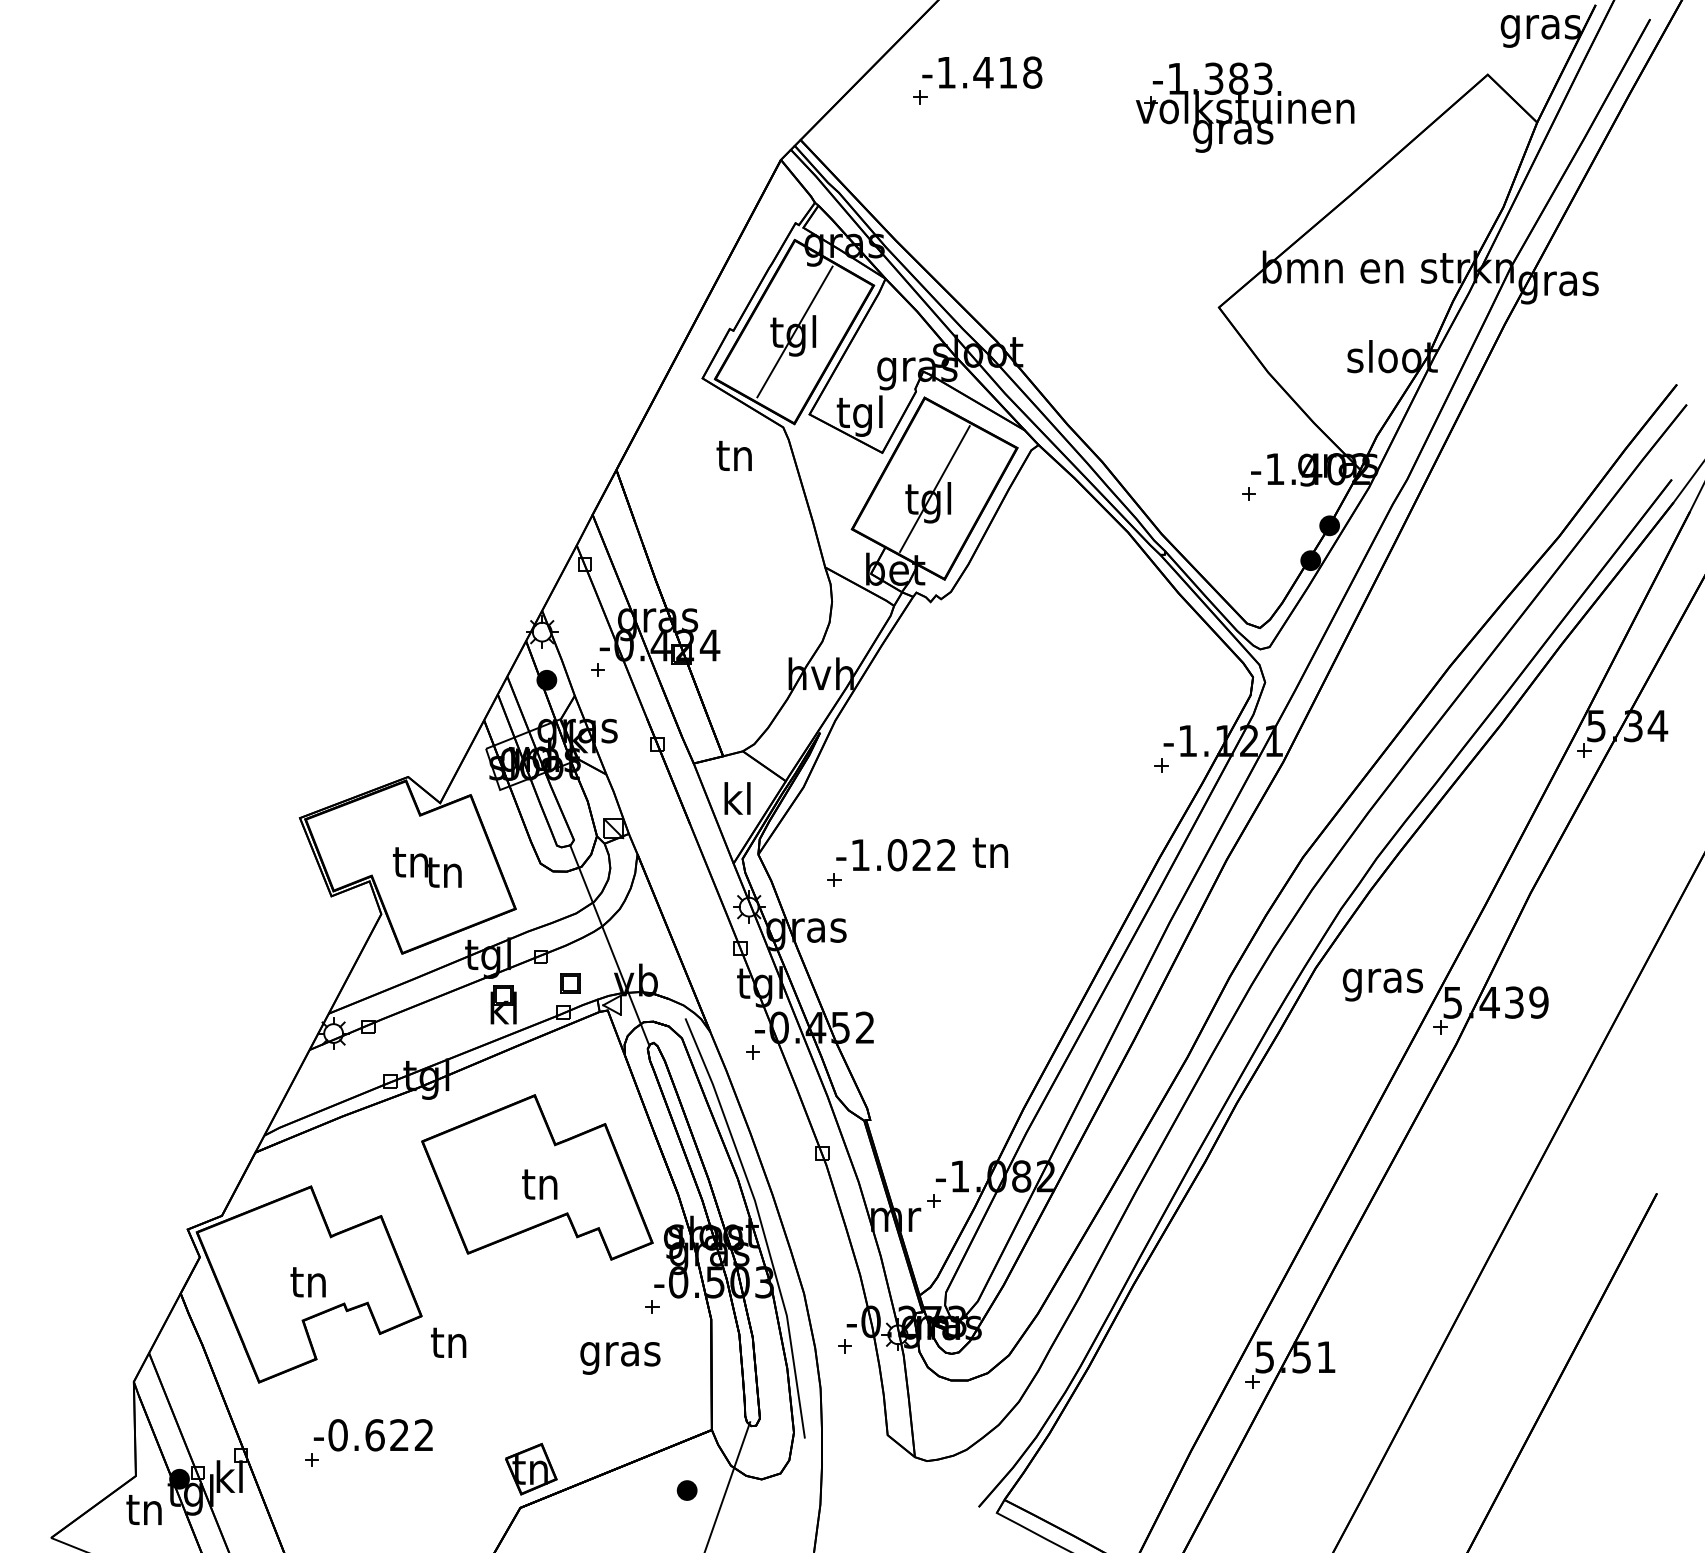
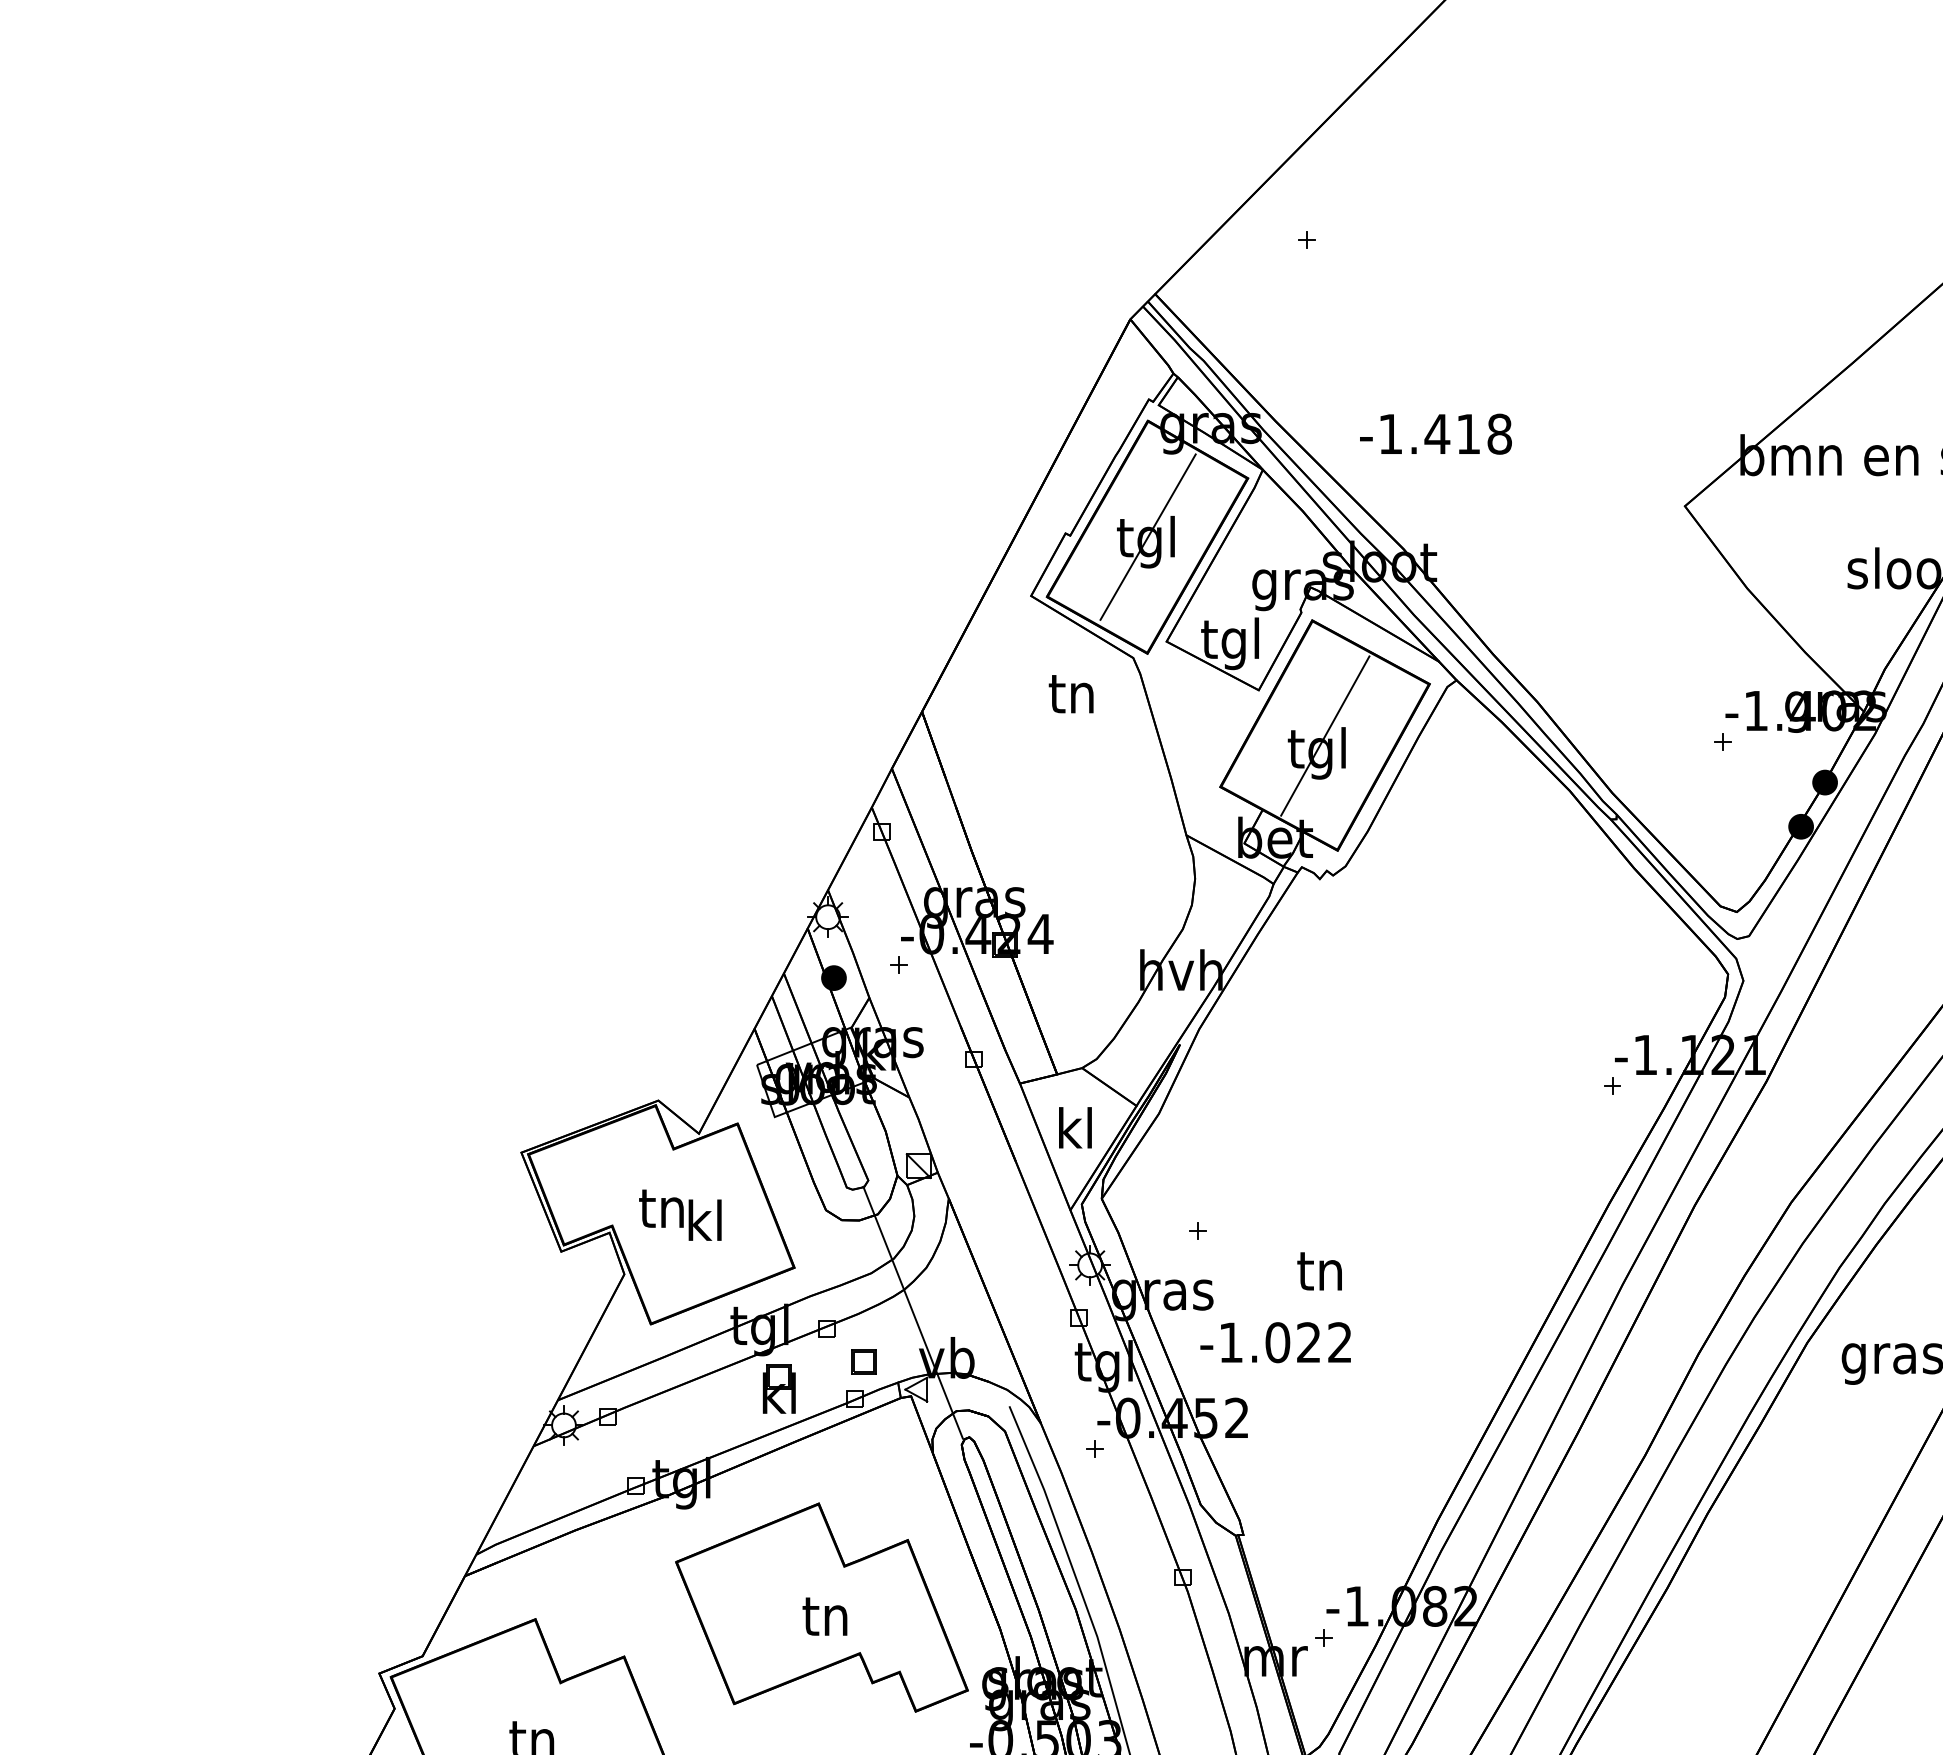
text: (982, 72) -> (1436, 434), moved
part: (1245, 107) -> (1718, 252), removed
text: (990, 852) -> (1319, 1270), moved
text: (895, 855) -> (1275, 1343), moved
text: (444, 871) -> (704, 1220), tn -> kl

